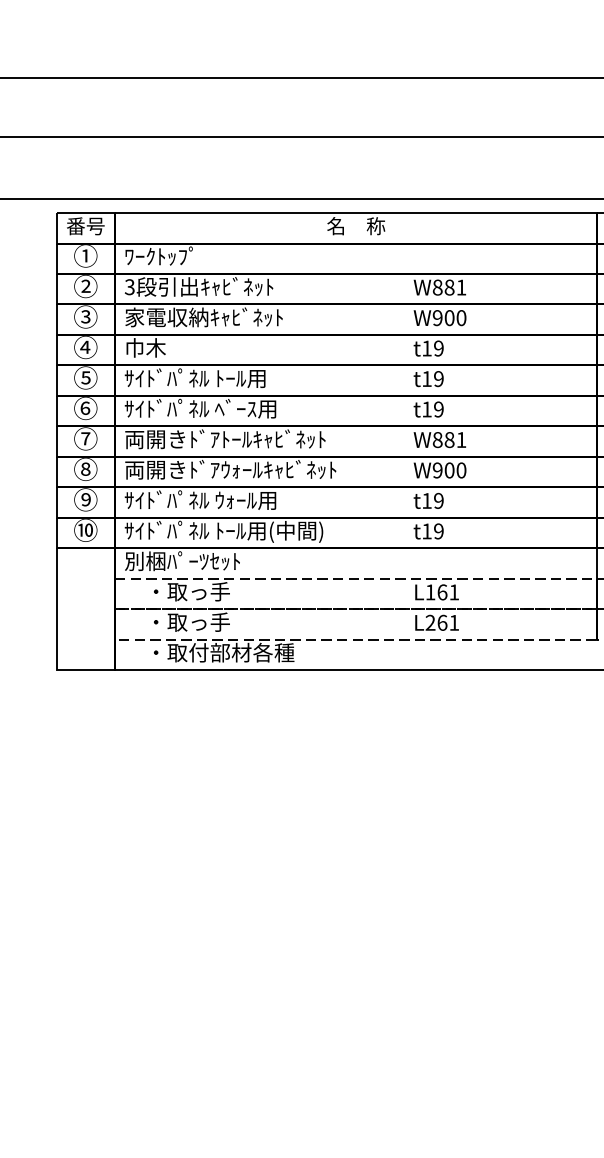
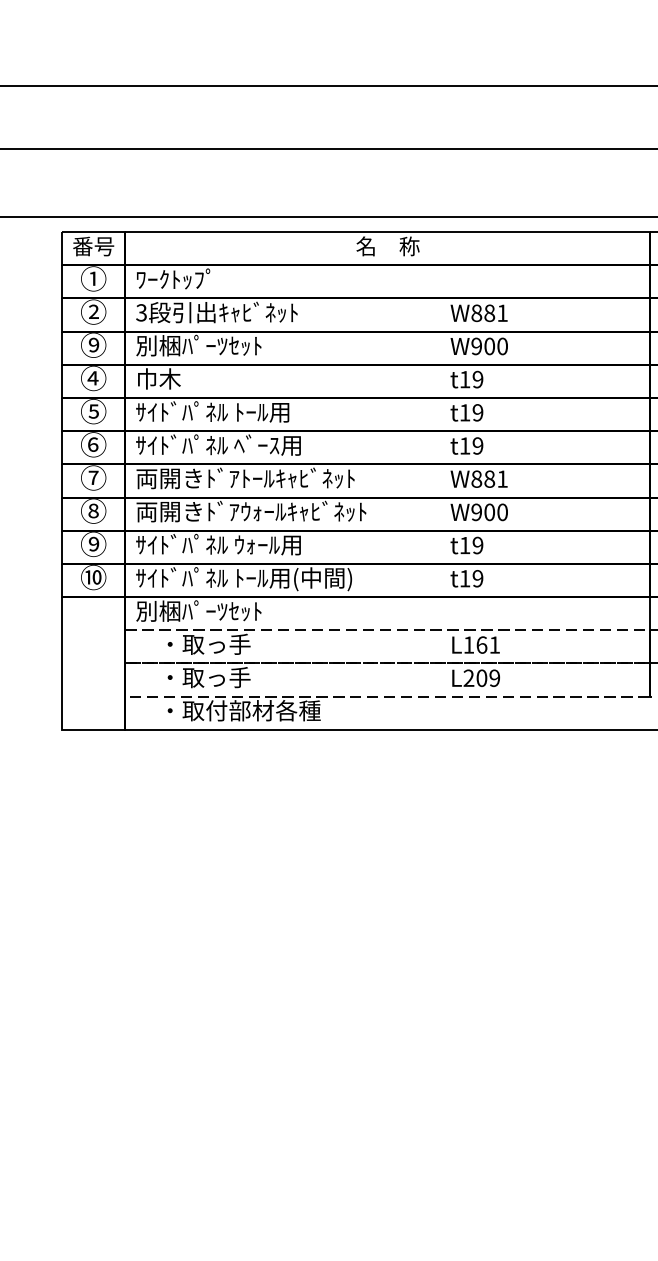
text: (85, 317) -> (93, 345), ③ -> ⑨
text: (203, 317) -> (221, 345), 家電収納ｷｬﾋﾞﾈｯﾄ -> 別梱ﾊﾟｰﾂｾｯﾄ
text: (448, 623) -> (488, 678), L261 -> L209

